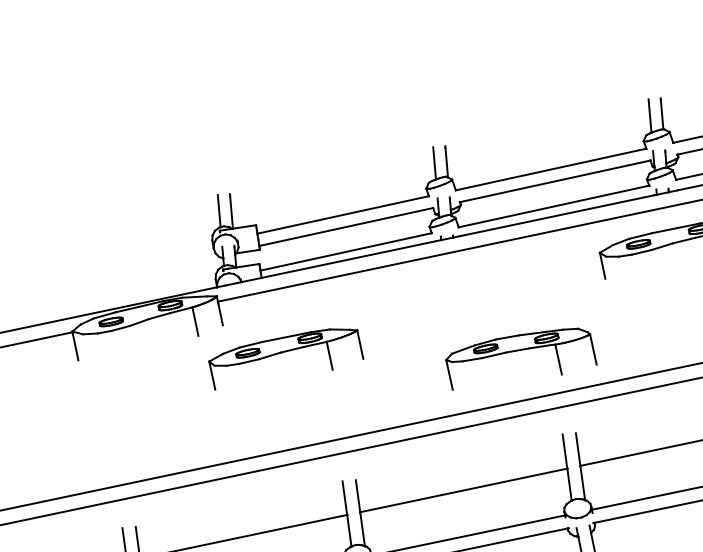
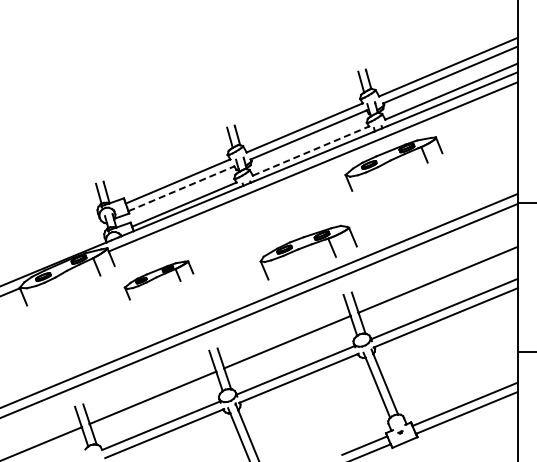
line: (554, 205) -> (311, 150), solid -> dashed
line: (346, 226) -> (181, 188), solid -> dashed
part: (285, 359) -> (158, 280), size x0.7

